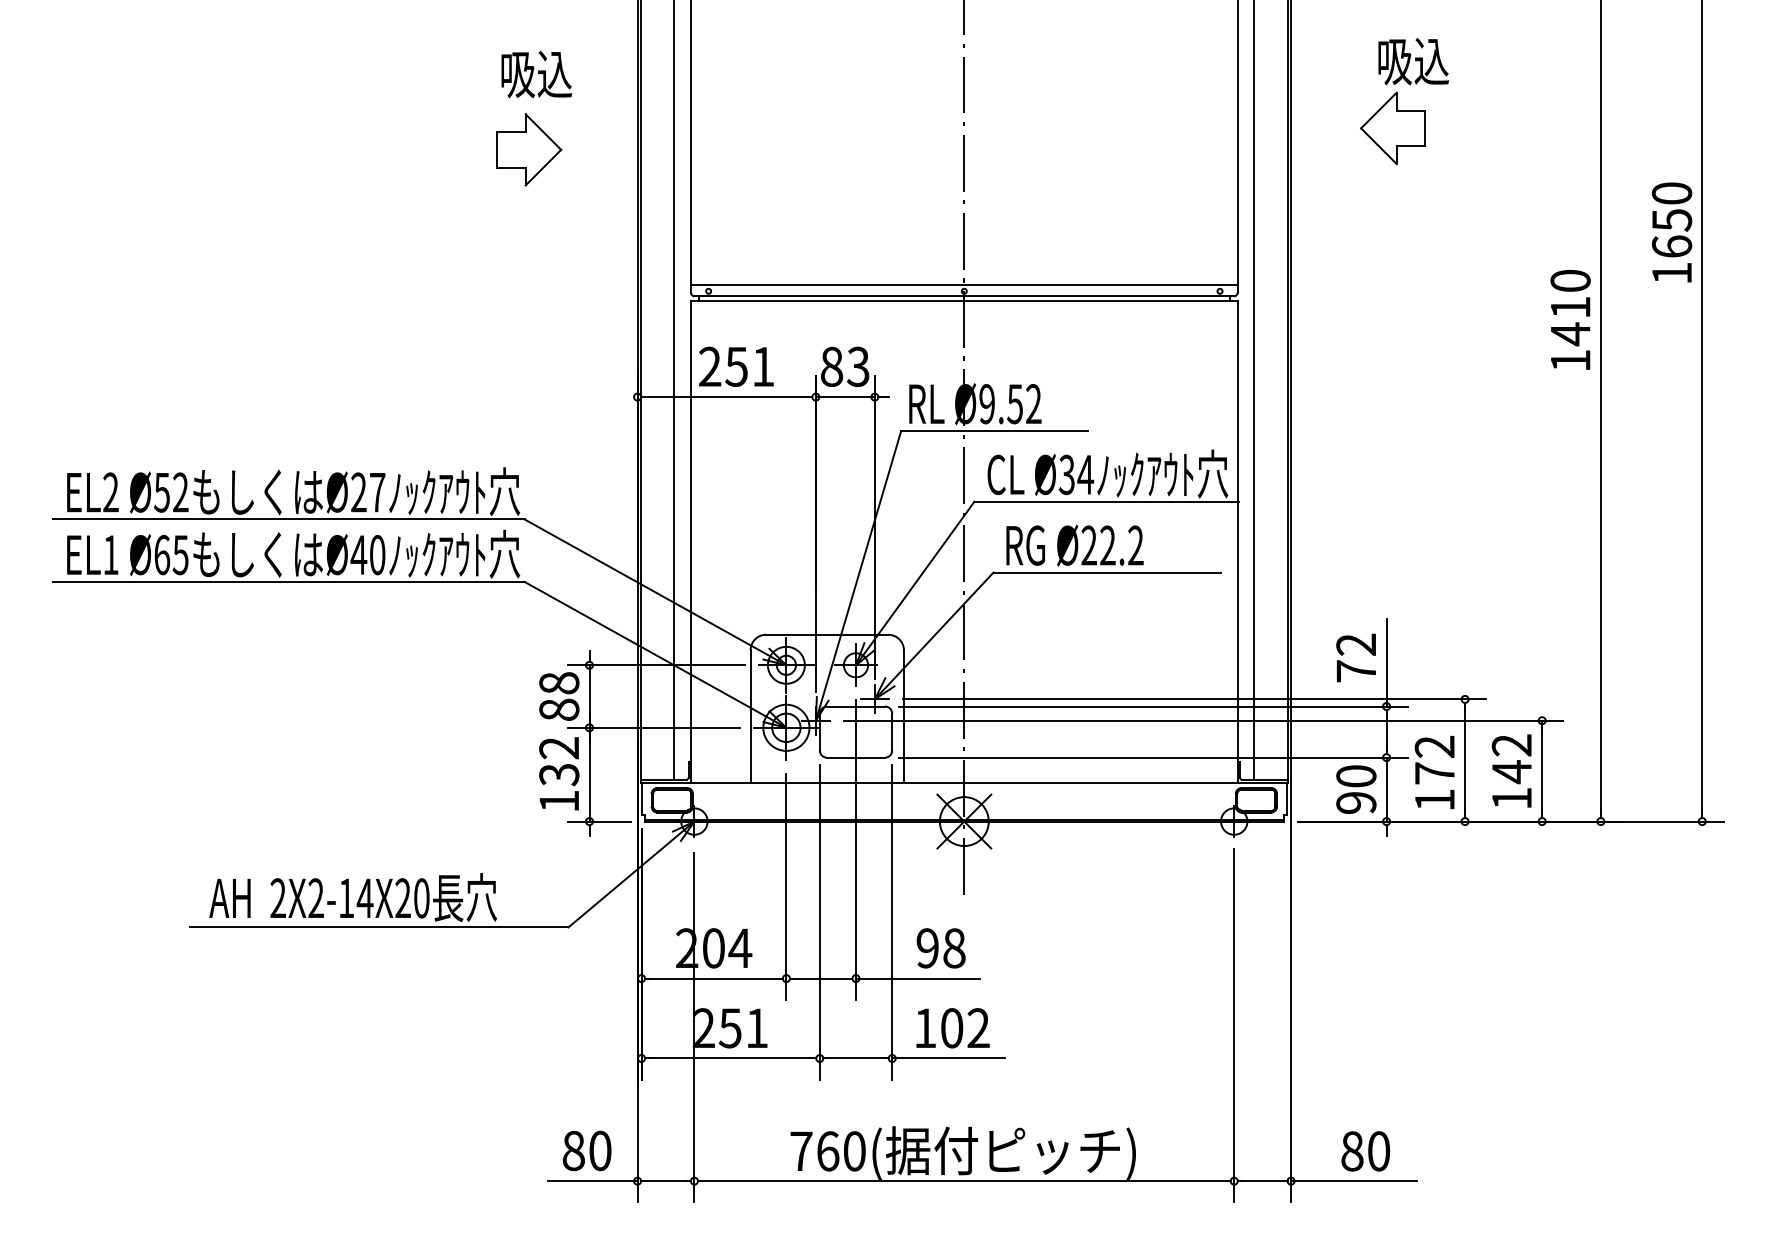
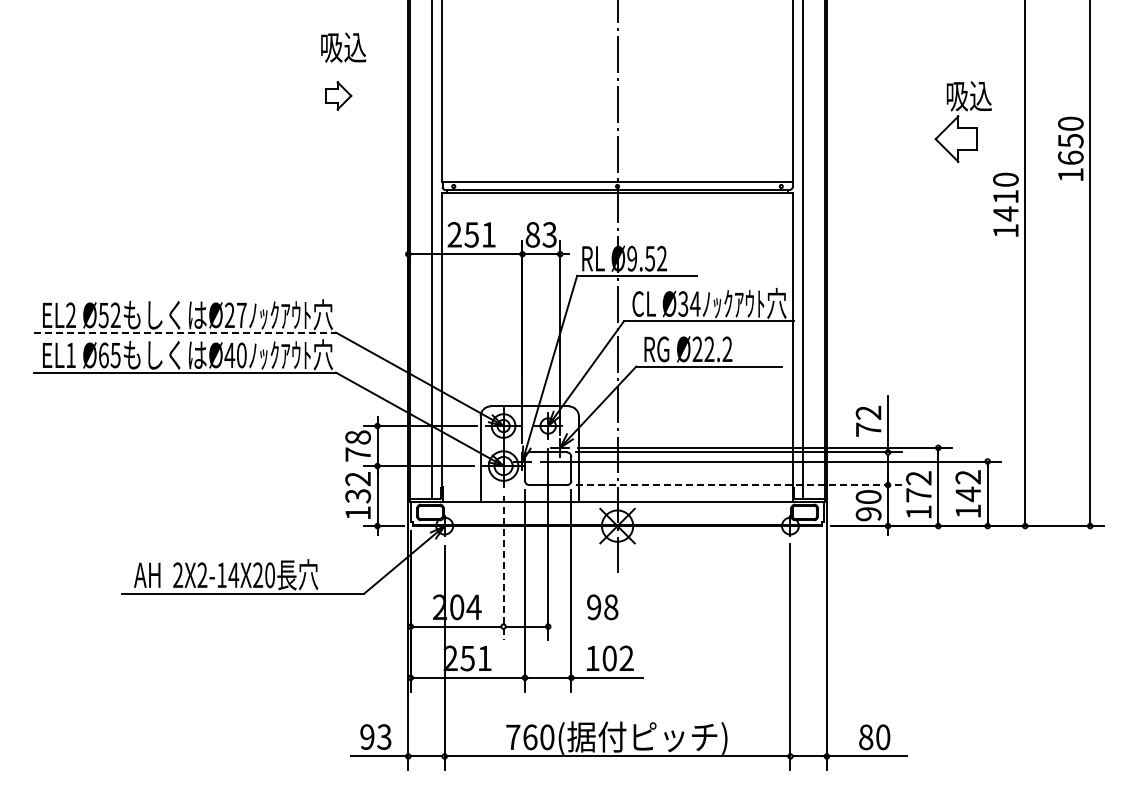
part: (1402, 100) -> (962, 121), moved
part: (528, 149) -> (338, 95), size x0.6
line: (289, 519) -> (185, 332), solid -> dashed
text: (559, 709) -> (358, 454), 88 -> 78
line: (1153, 758) -> (738, 485), solid -> dashed
line: (786, 887) -> (503, 568), solid -> dashed
line: (917, 978) -> (587, 626), removed
text: (586, 1150) -> (375, 736), 80 -> 93

